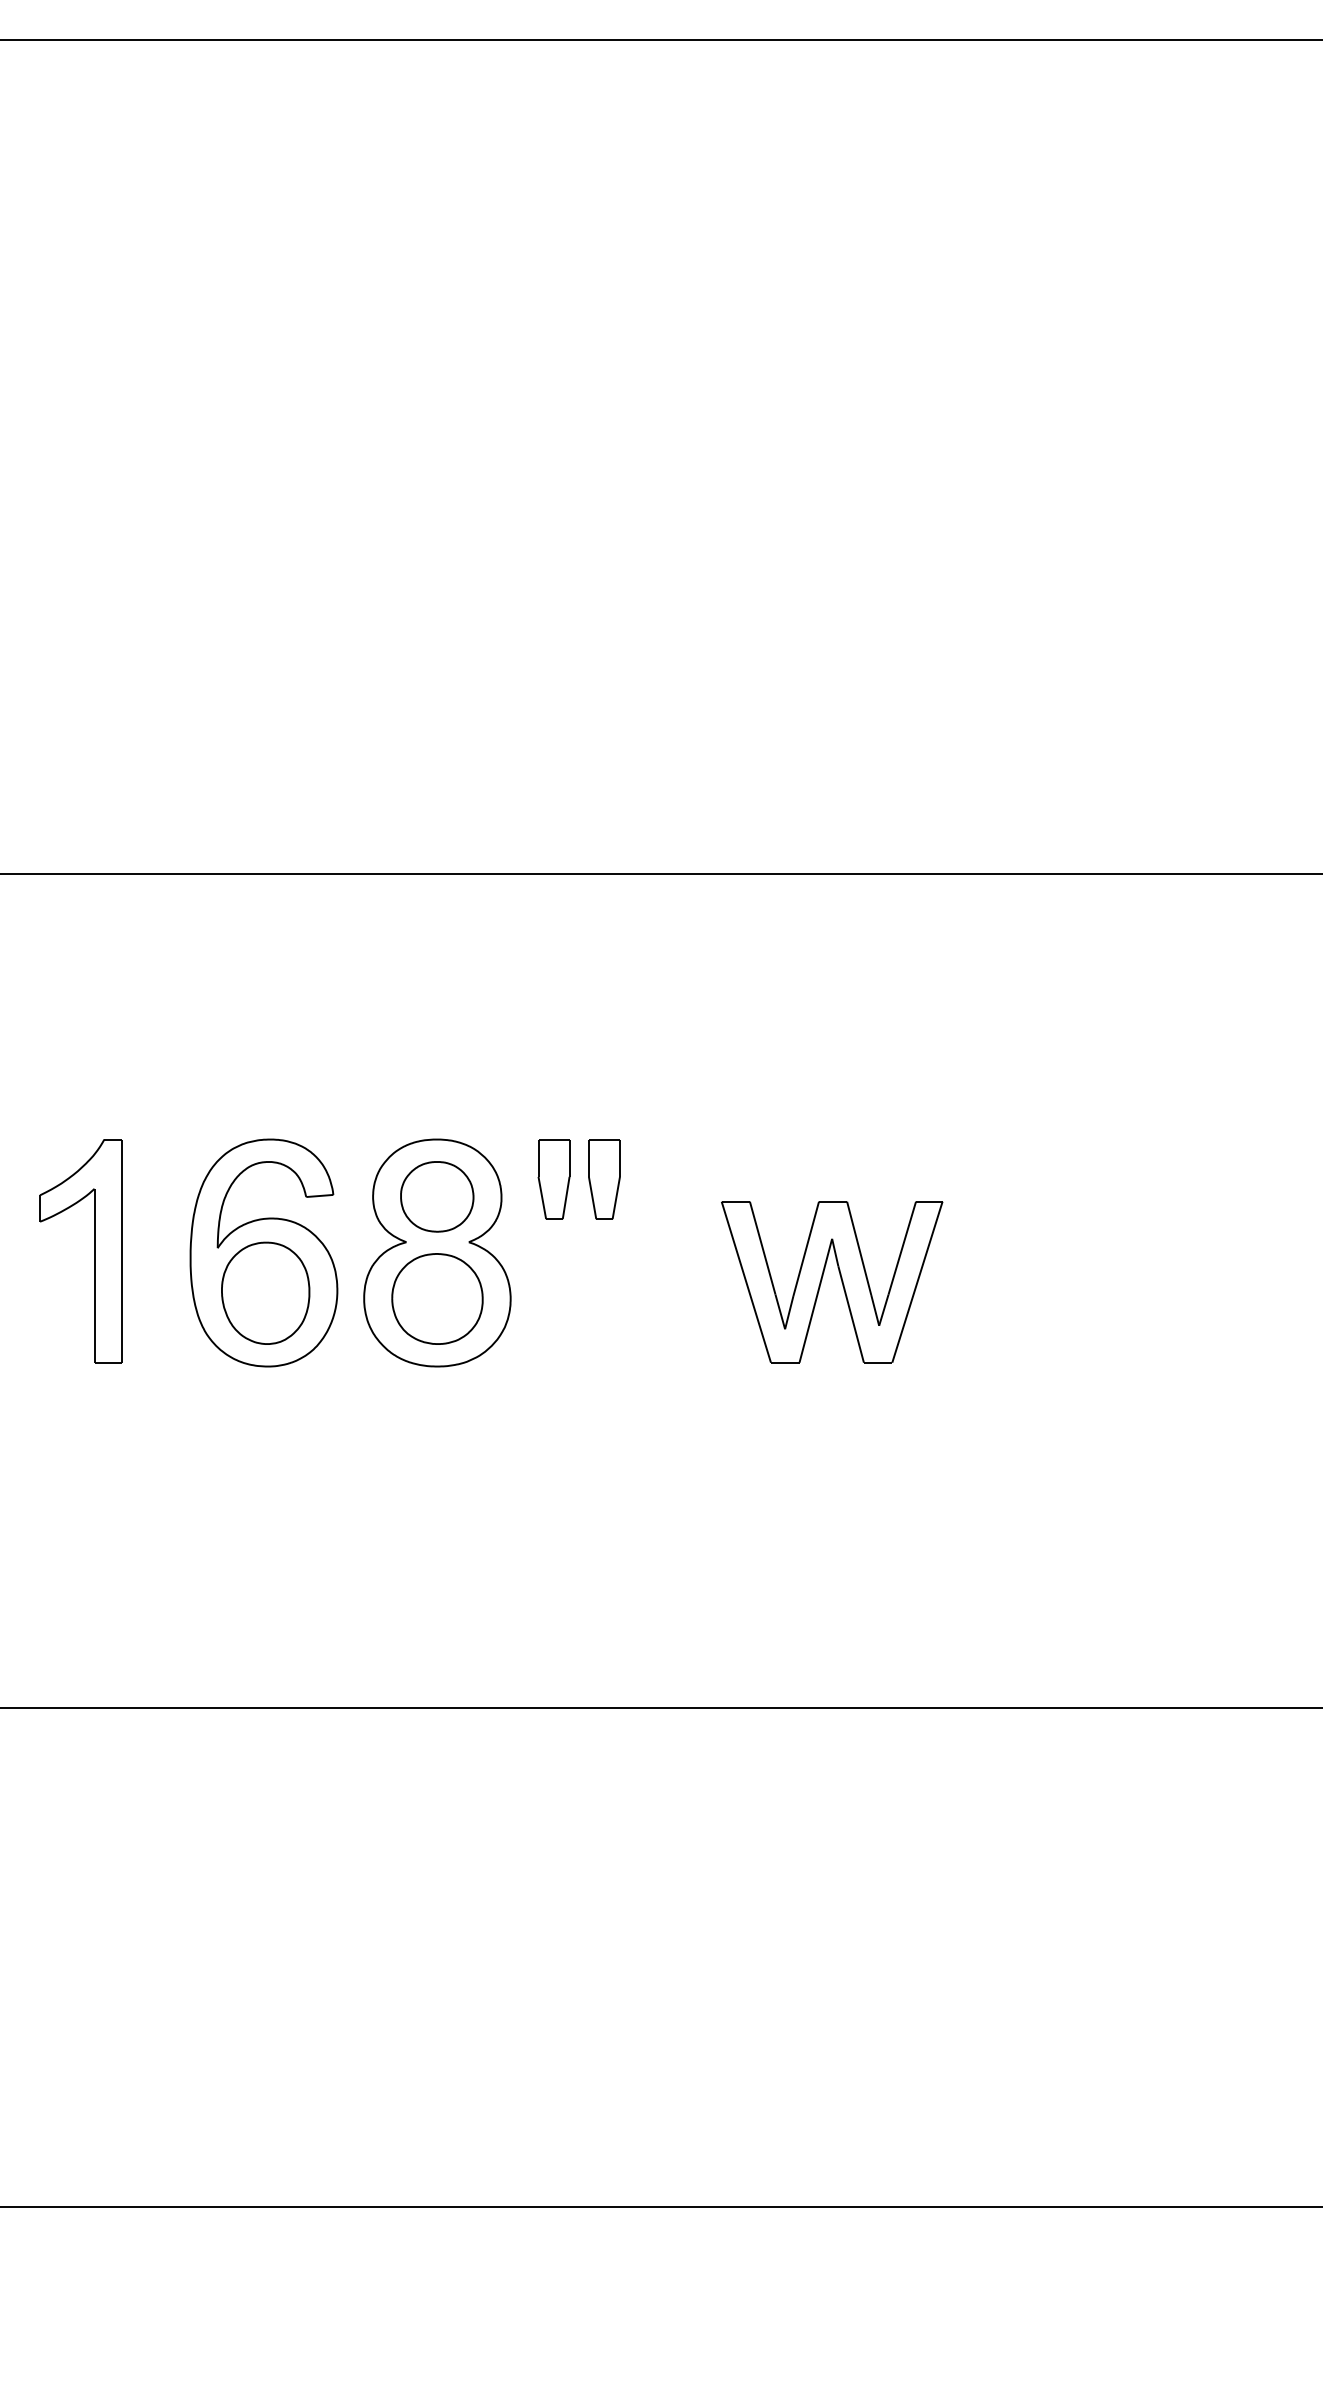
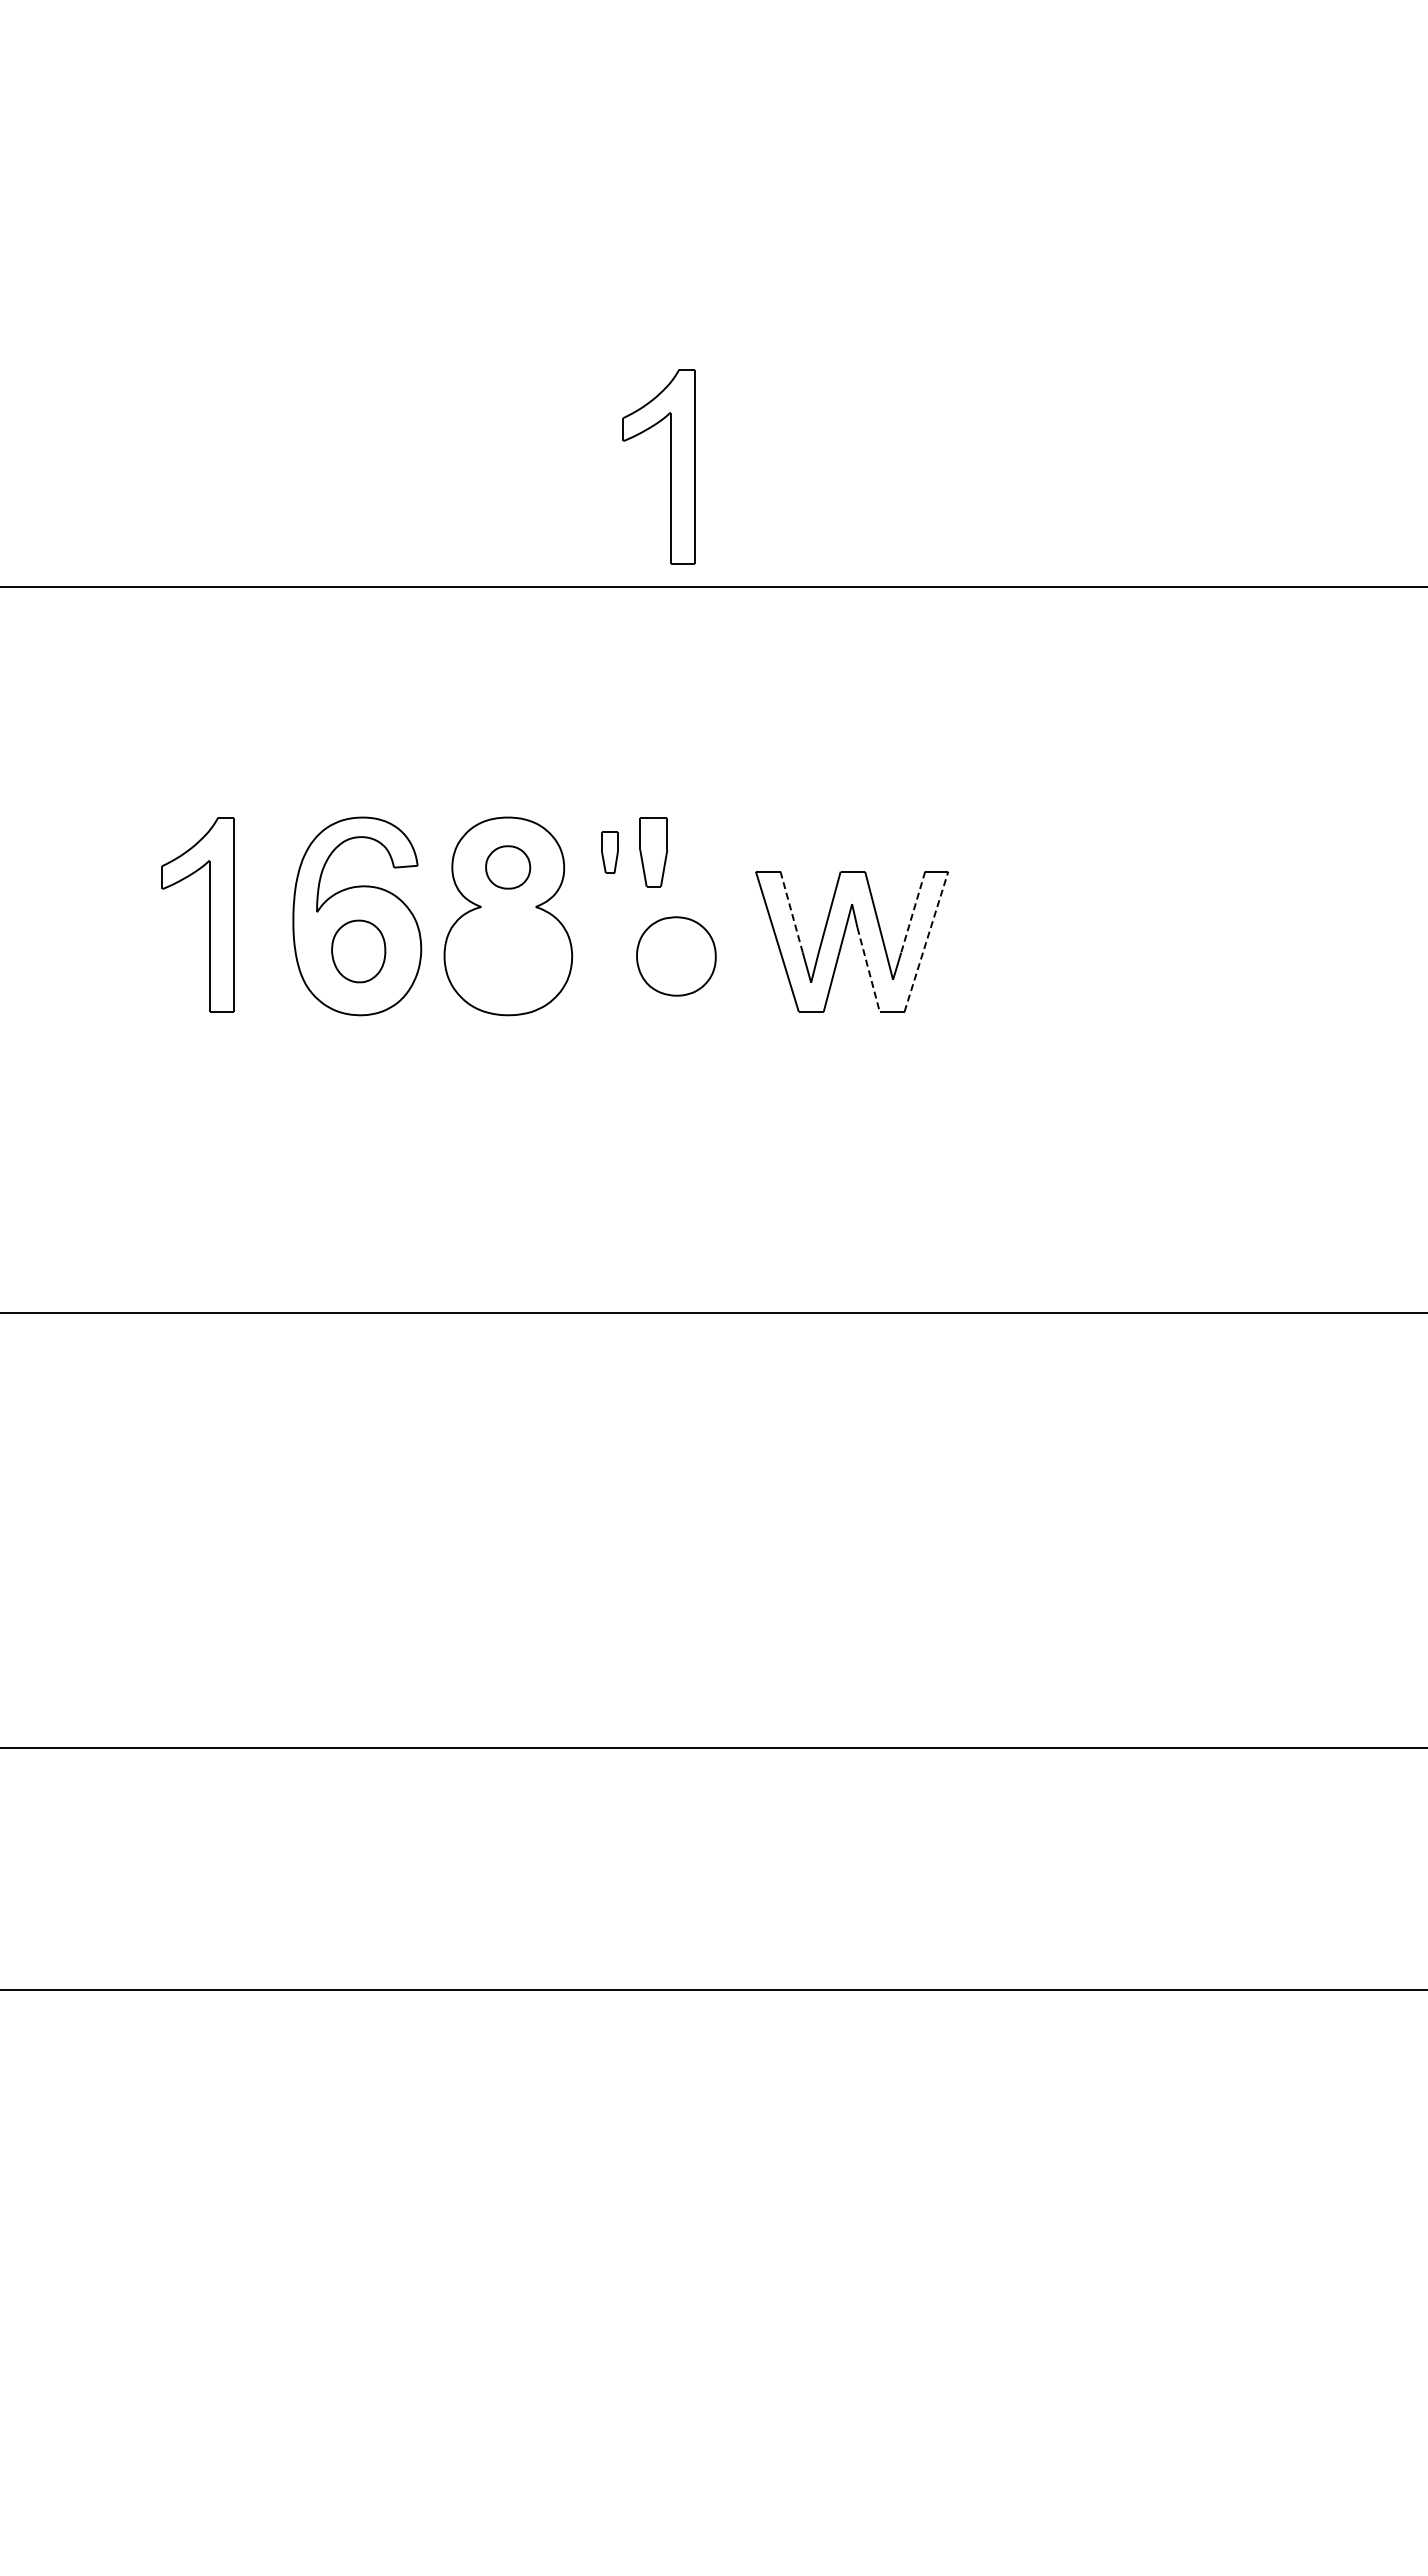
part: (623, 736) -> (670, 466), added
part: (553, 1179) -> (609, 852), size x0.6
part: (436, 1196) -> (507, 867), size x0.7
line: (762, 1248) -> (791, 912), solid -> dashed
line: (902, 1248) -> (913, 912), solid -> dashed
line: (917, 1281) -> (926, 941), solid -> dashed
part: (265, 1293) -> (358, 951), size x0.7
part: (437, 1299) -> (676, 956), moved
line: (850, 1315) -> (868, 970), solid -> dashed

